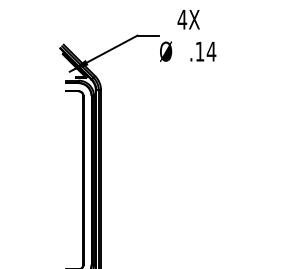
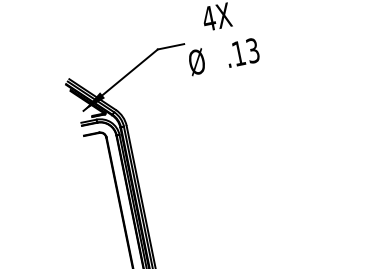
text: (211, 51) -> (252, 50), .14 -> .13

